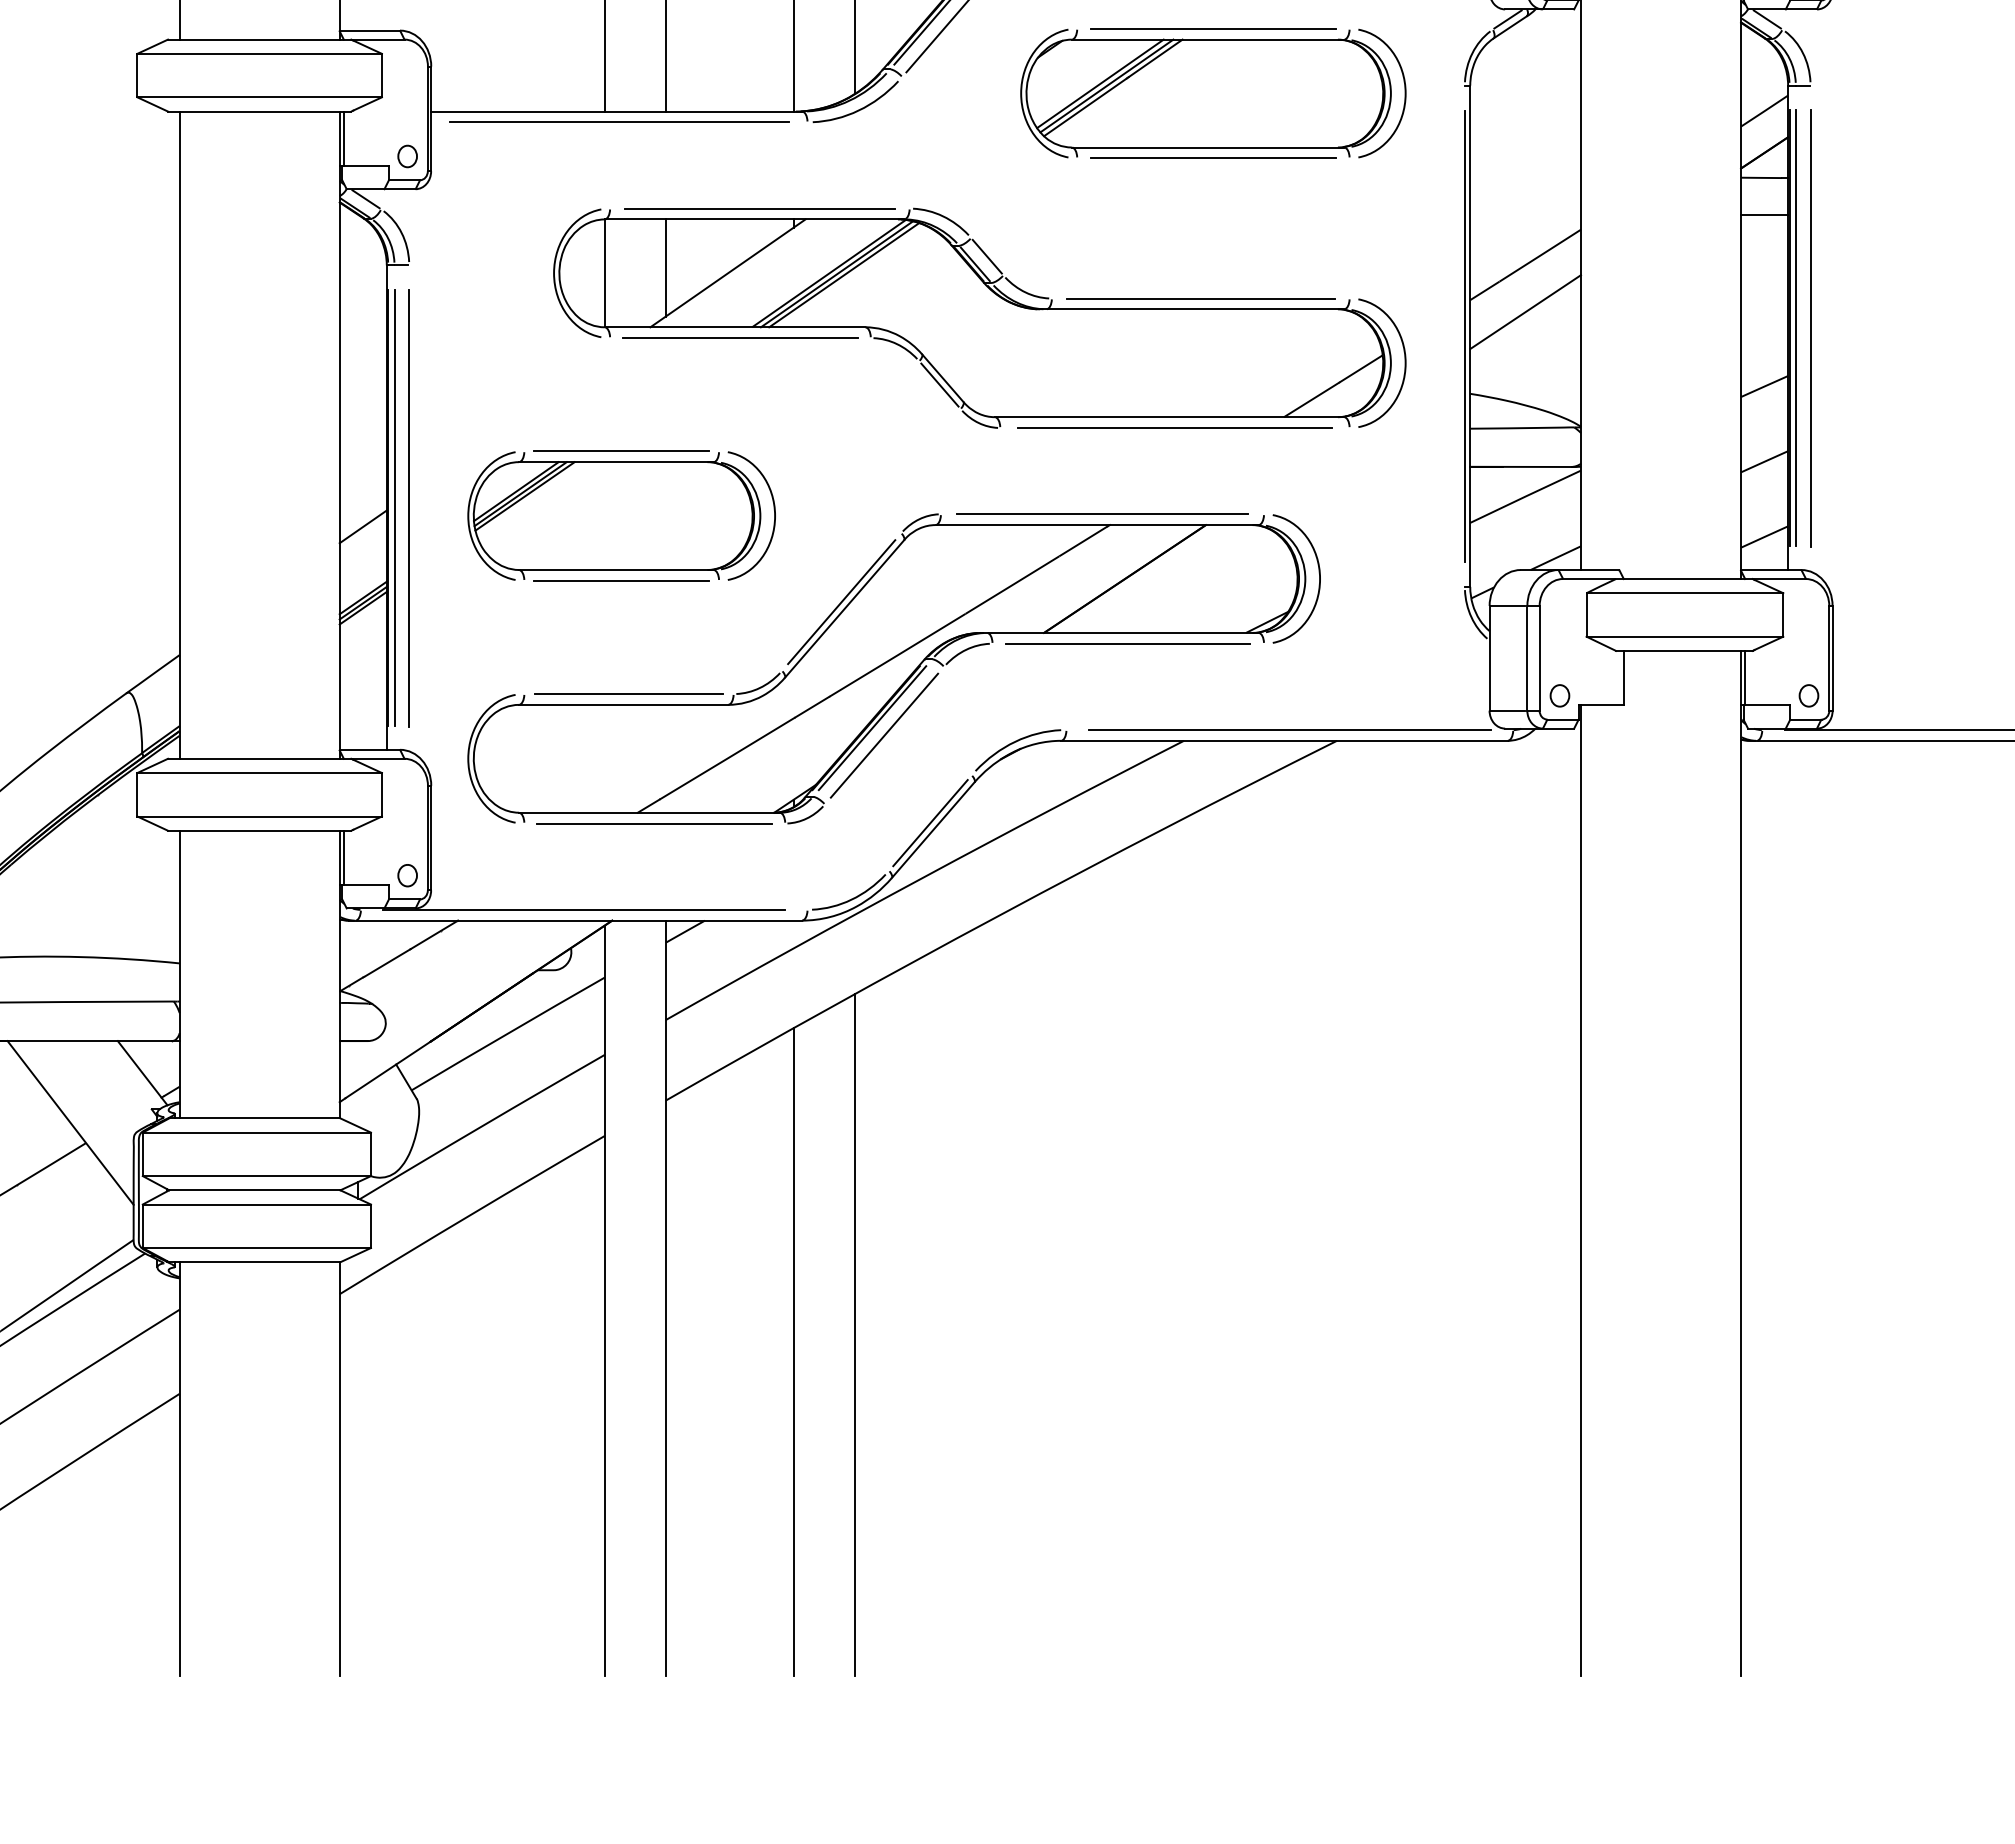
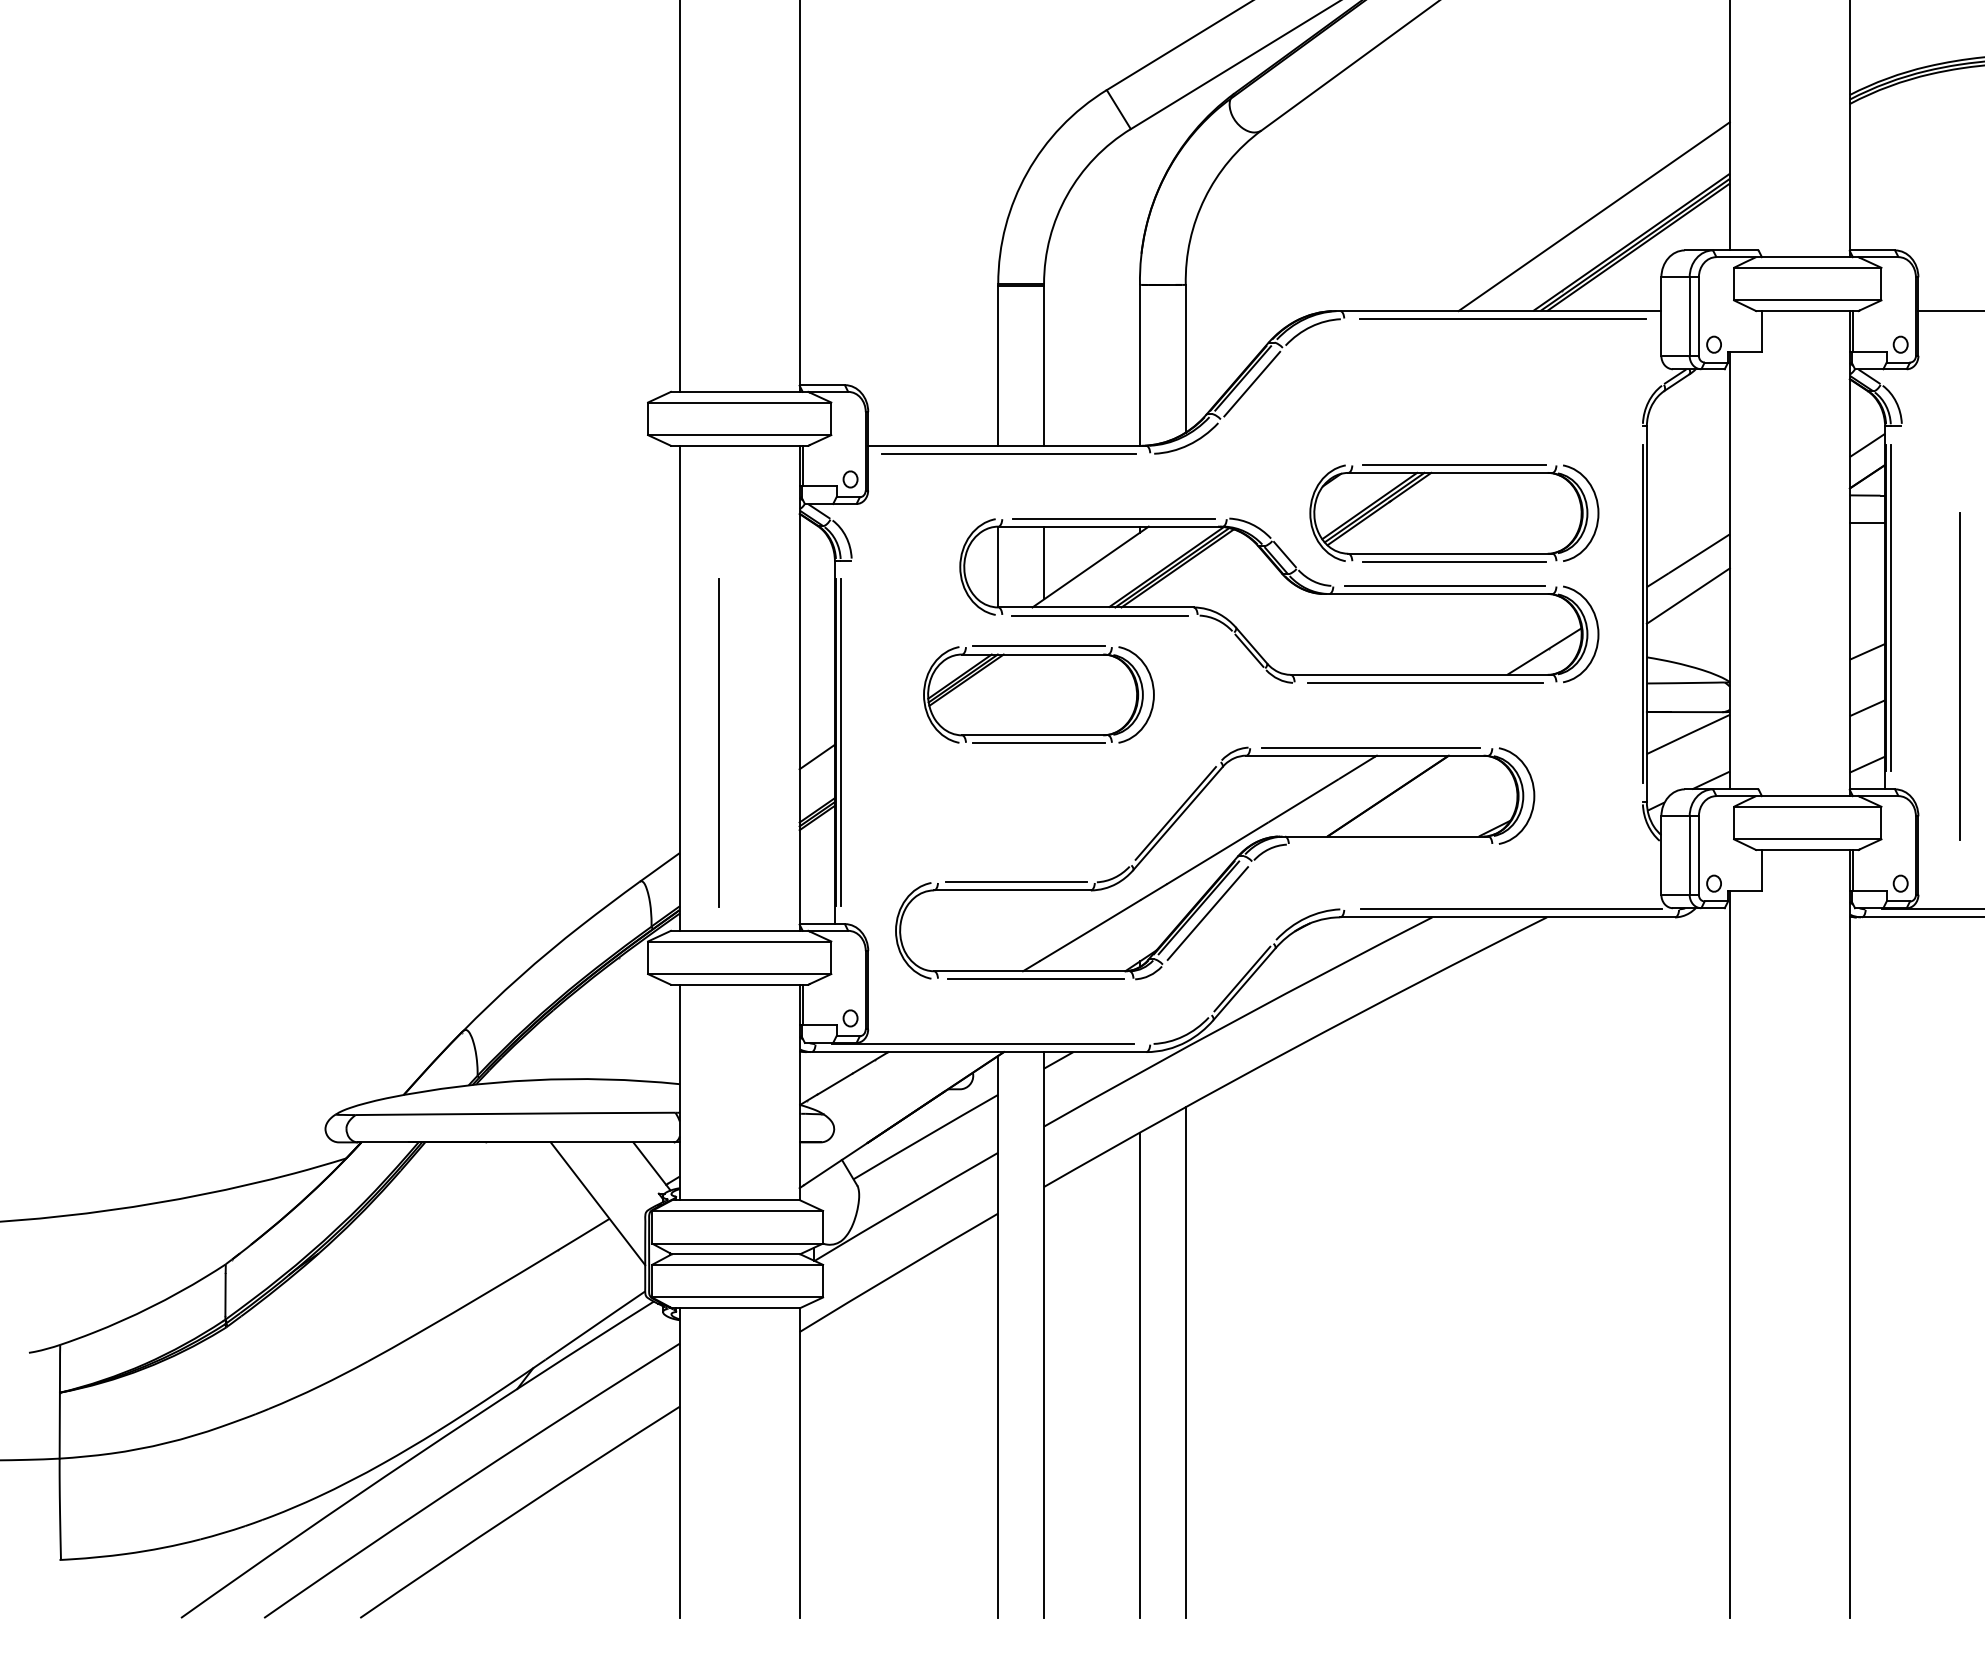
part: (1213, 93) -> (1454, 513), moved
line: (1810, 328) -> (1959, 676), moved
line: (408, 507) -> (718, 742), moved
part: (621, 515) -> (1038, 694), moved
line: (1128, 643) -> (1390, 844), removed

